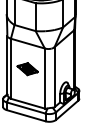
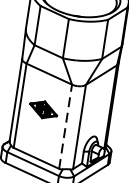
line: (44, 78) -> (65, 126), solid -> dashed

